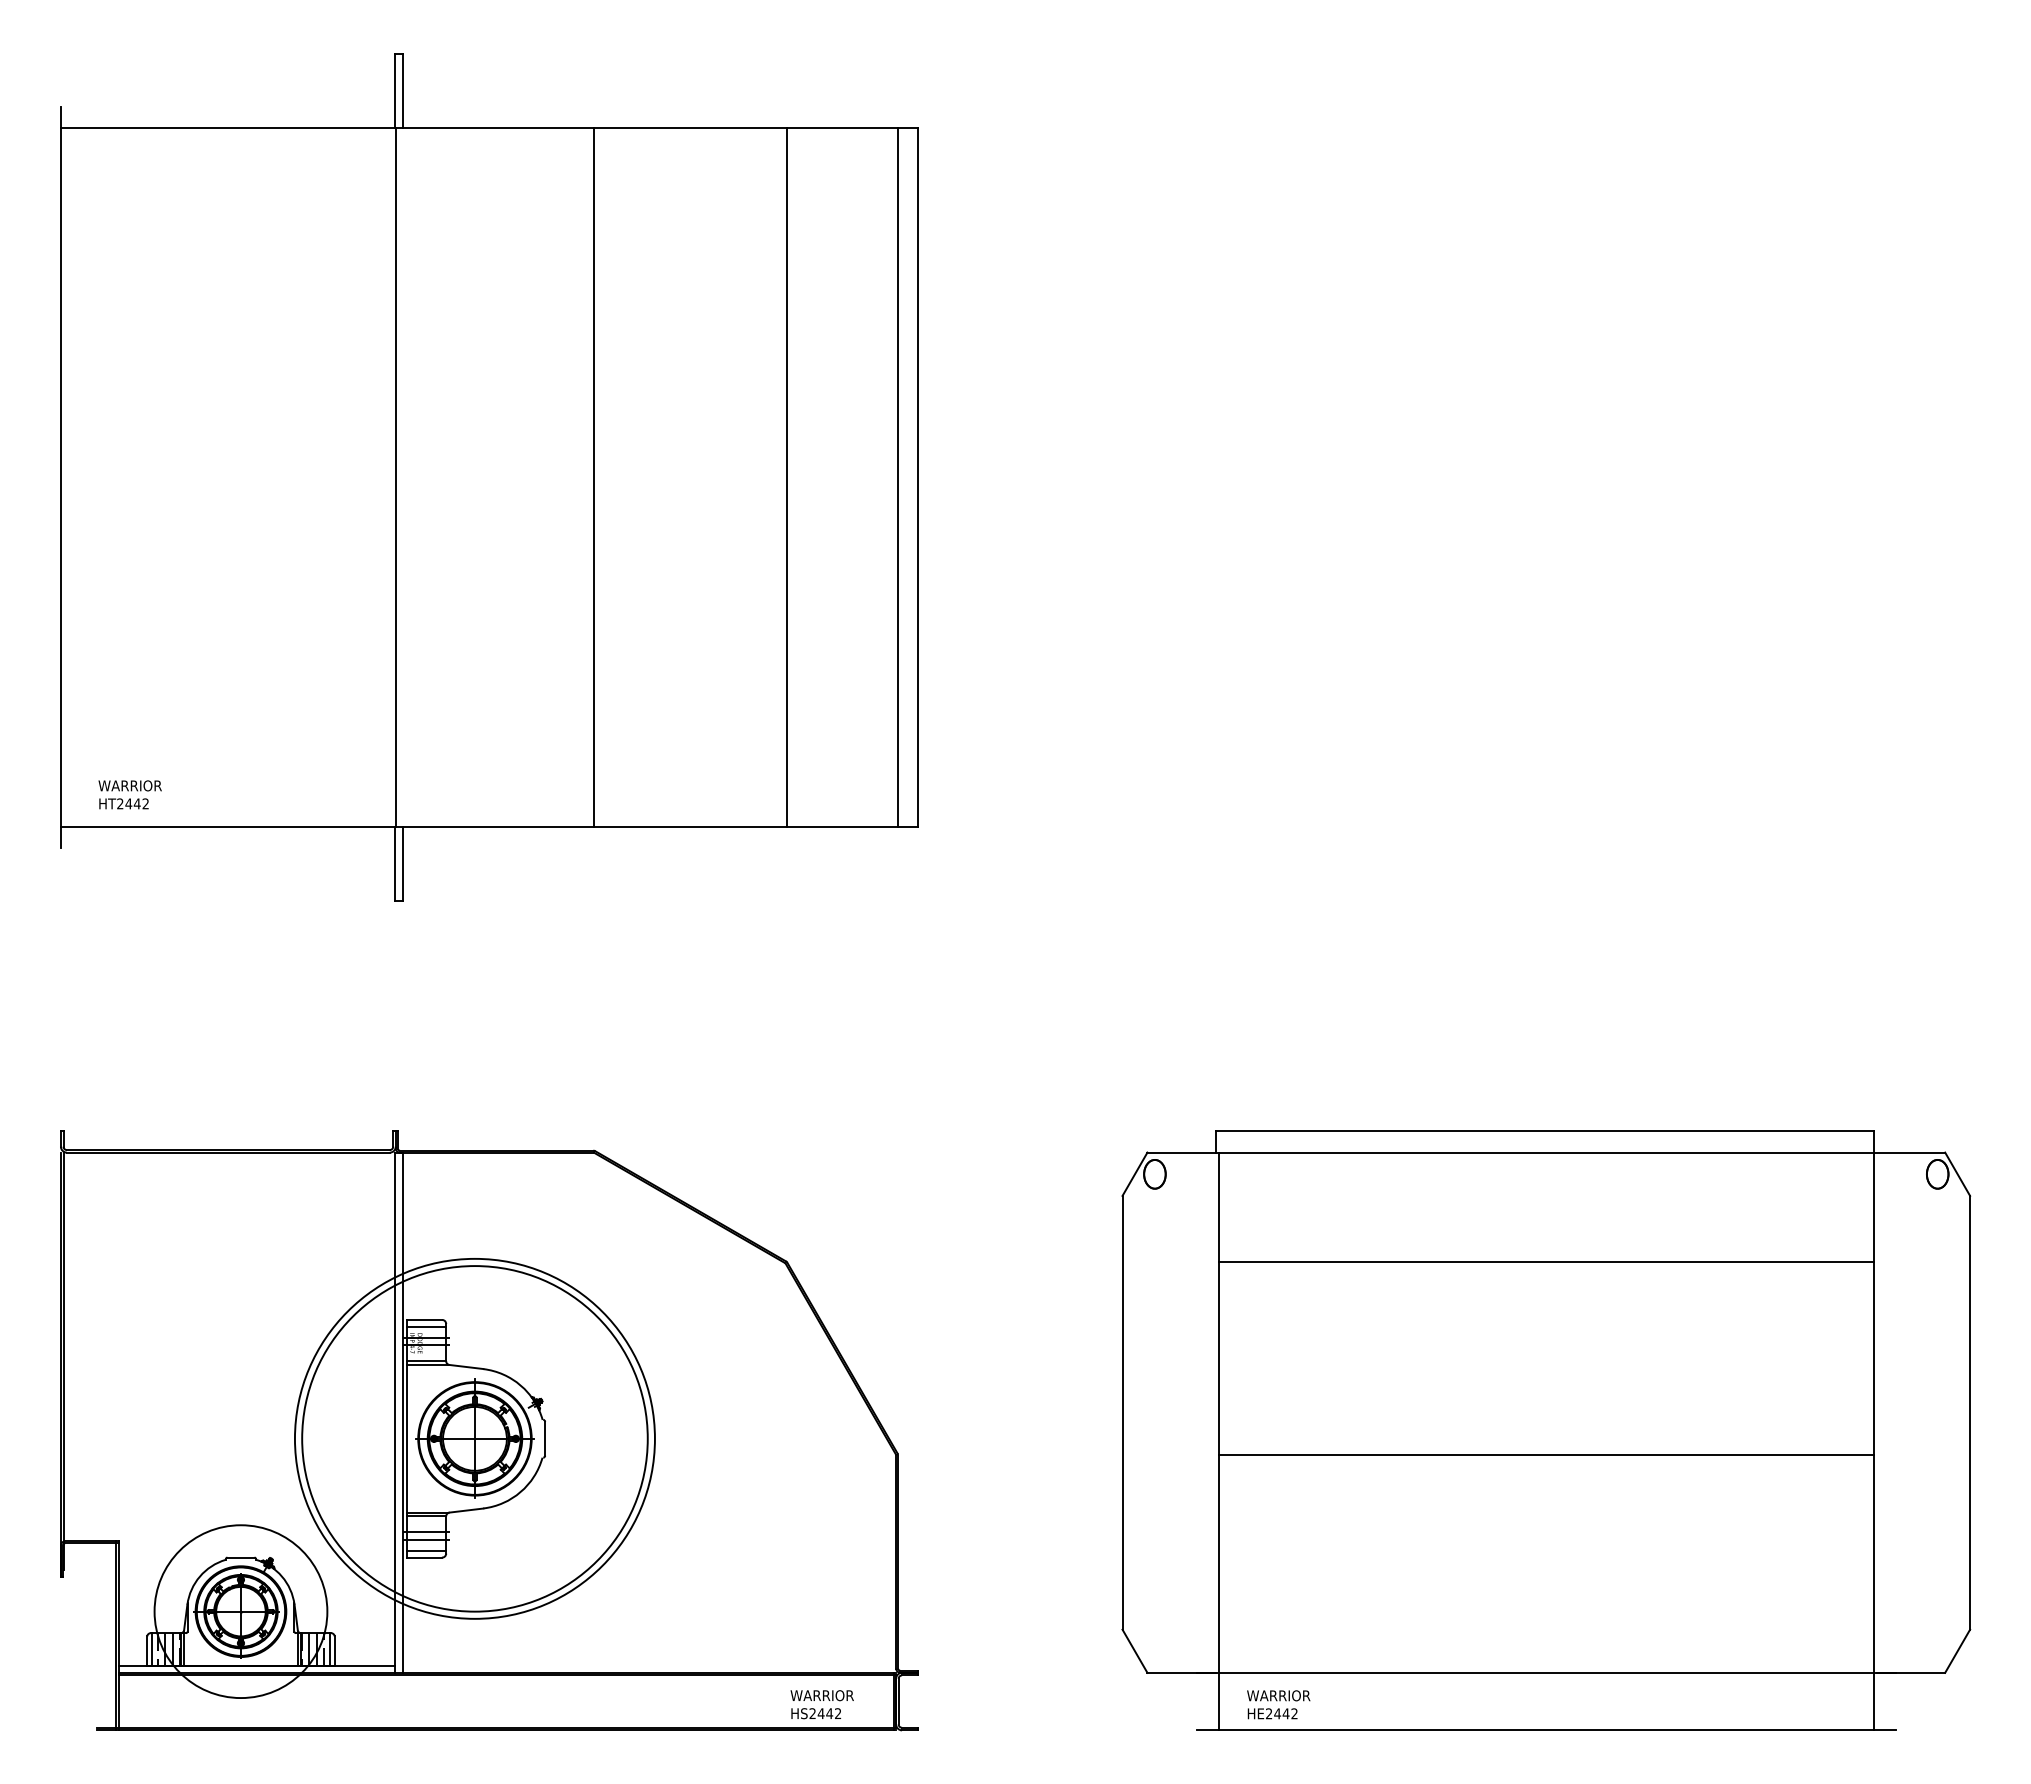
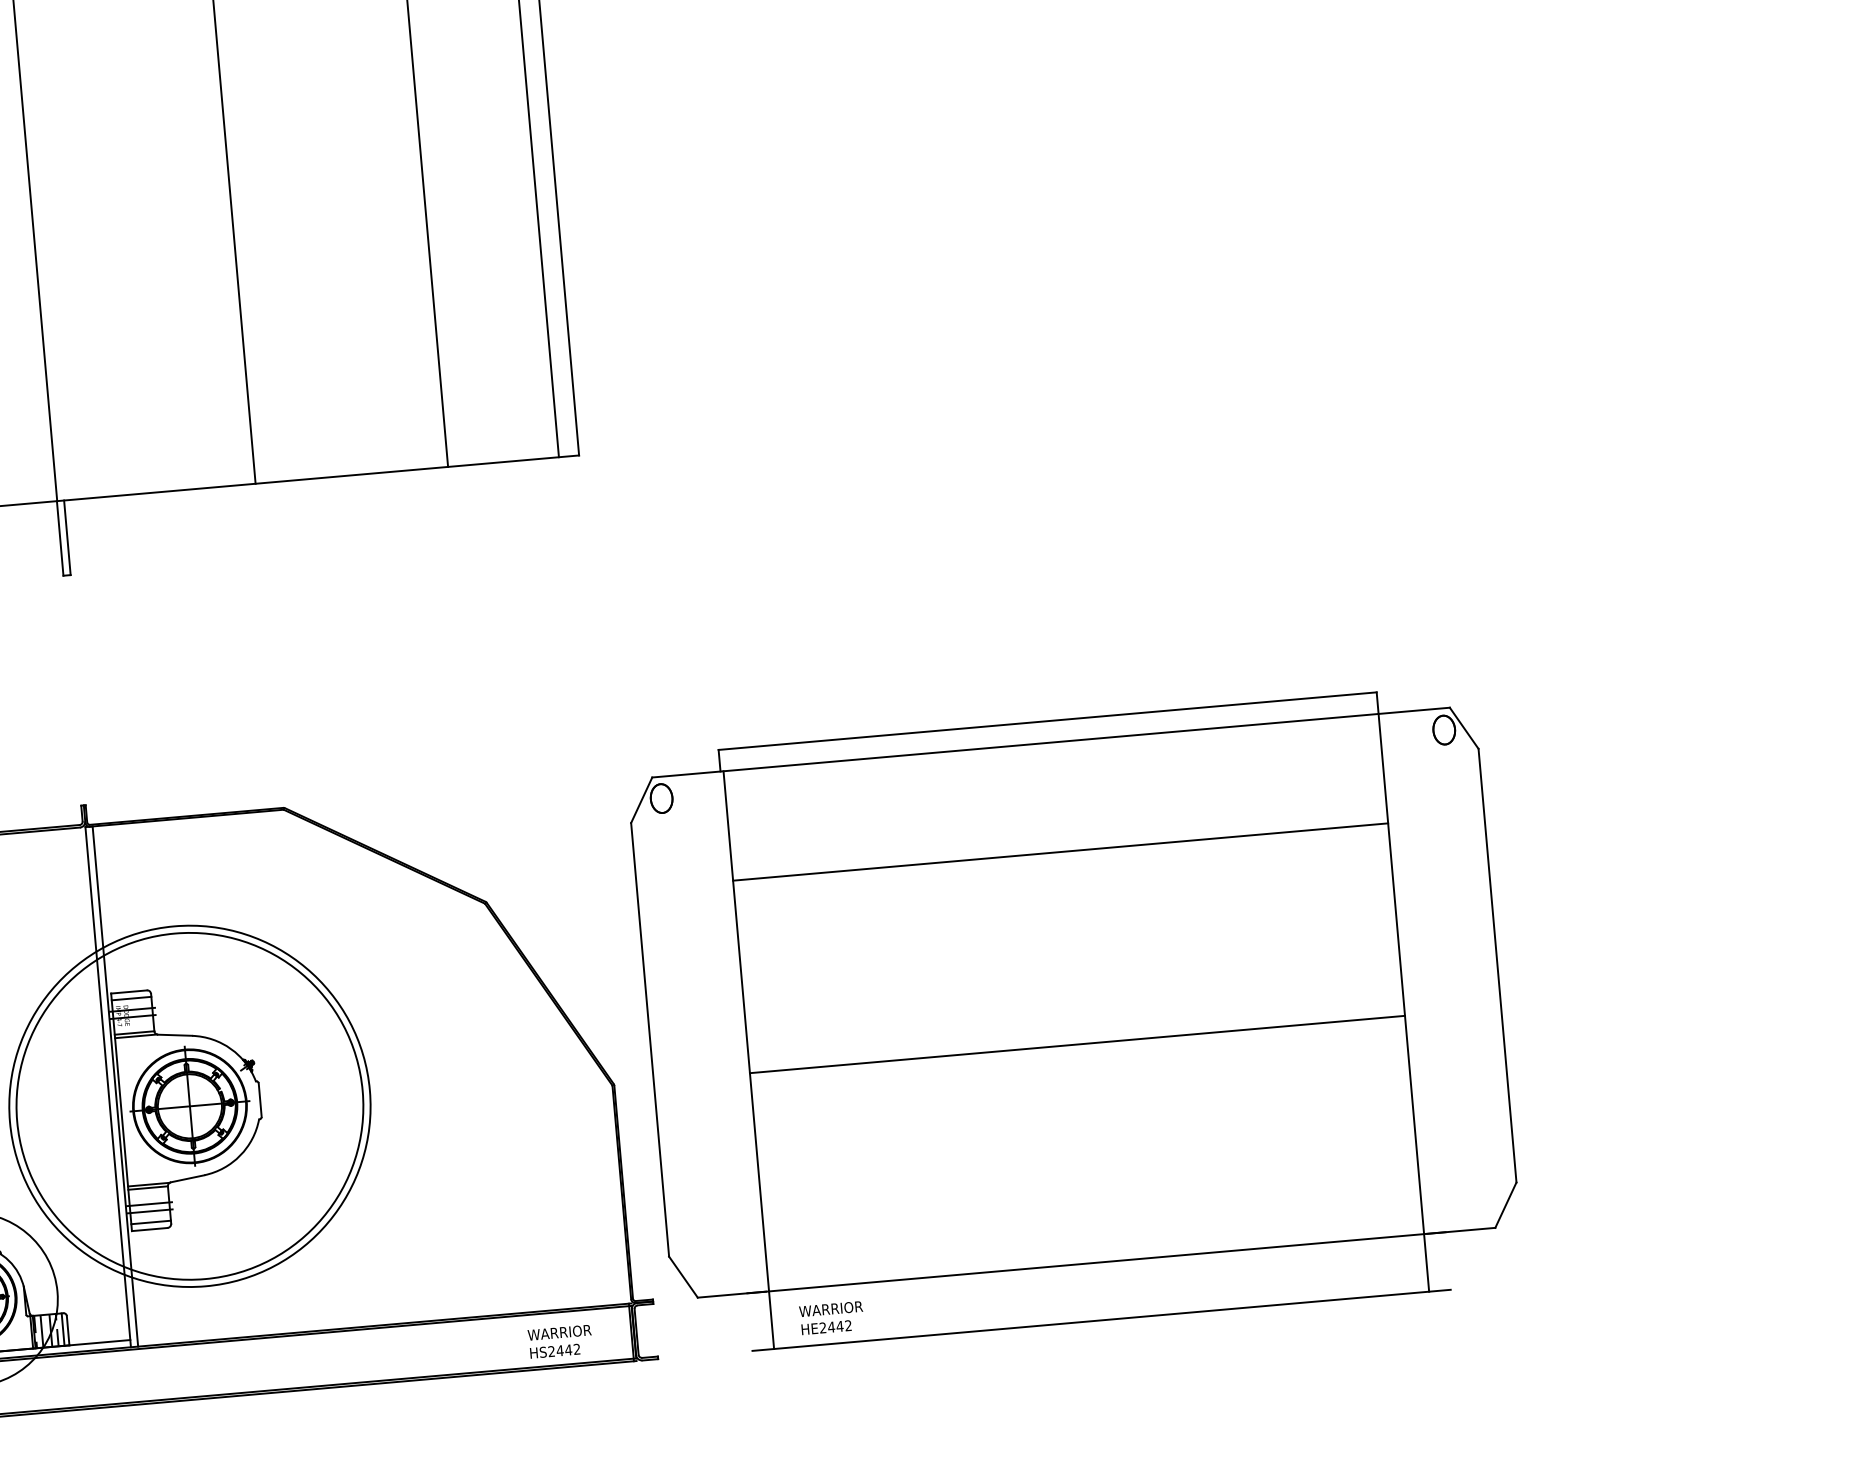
part: (1546, 1430) -> (1075, 1020), moved

